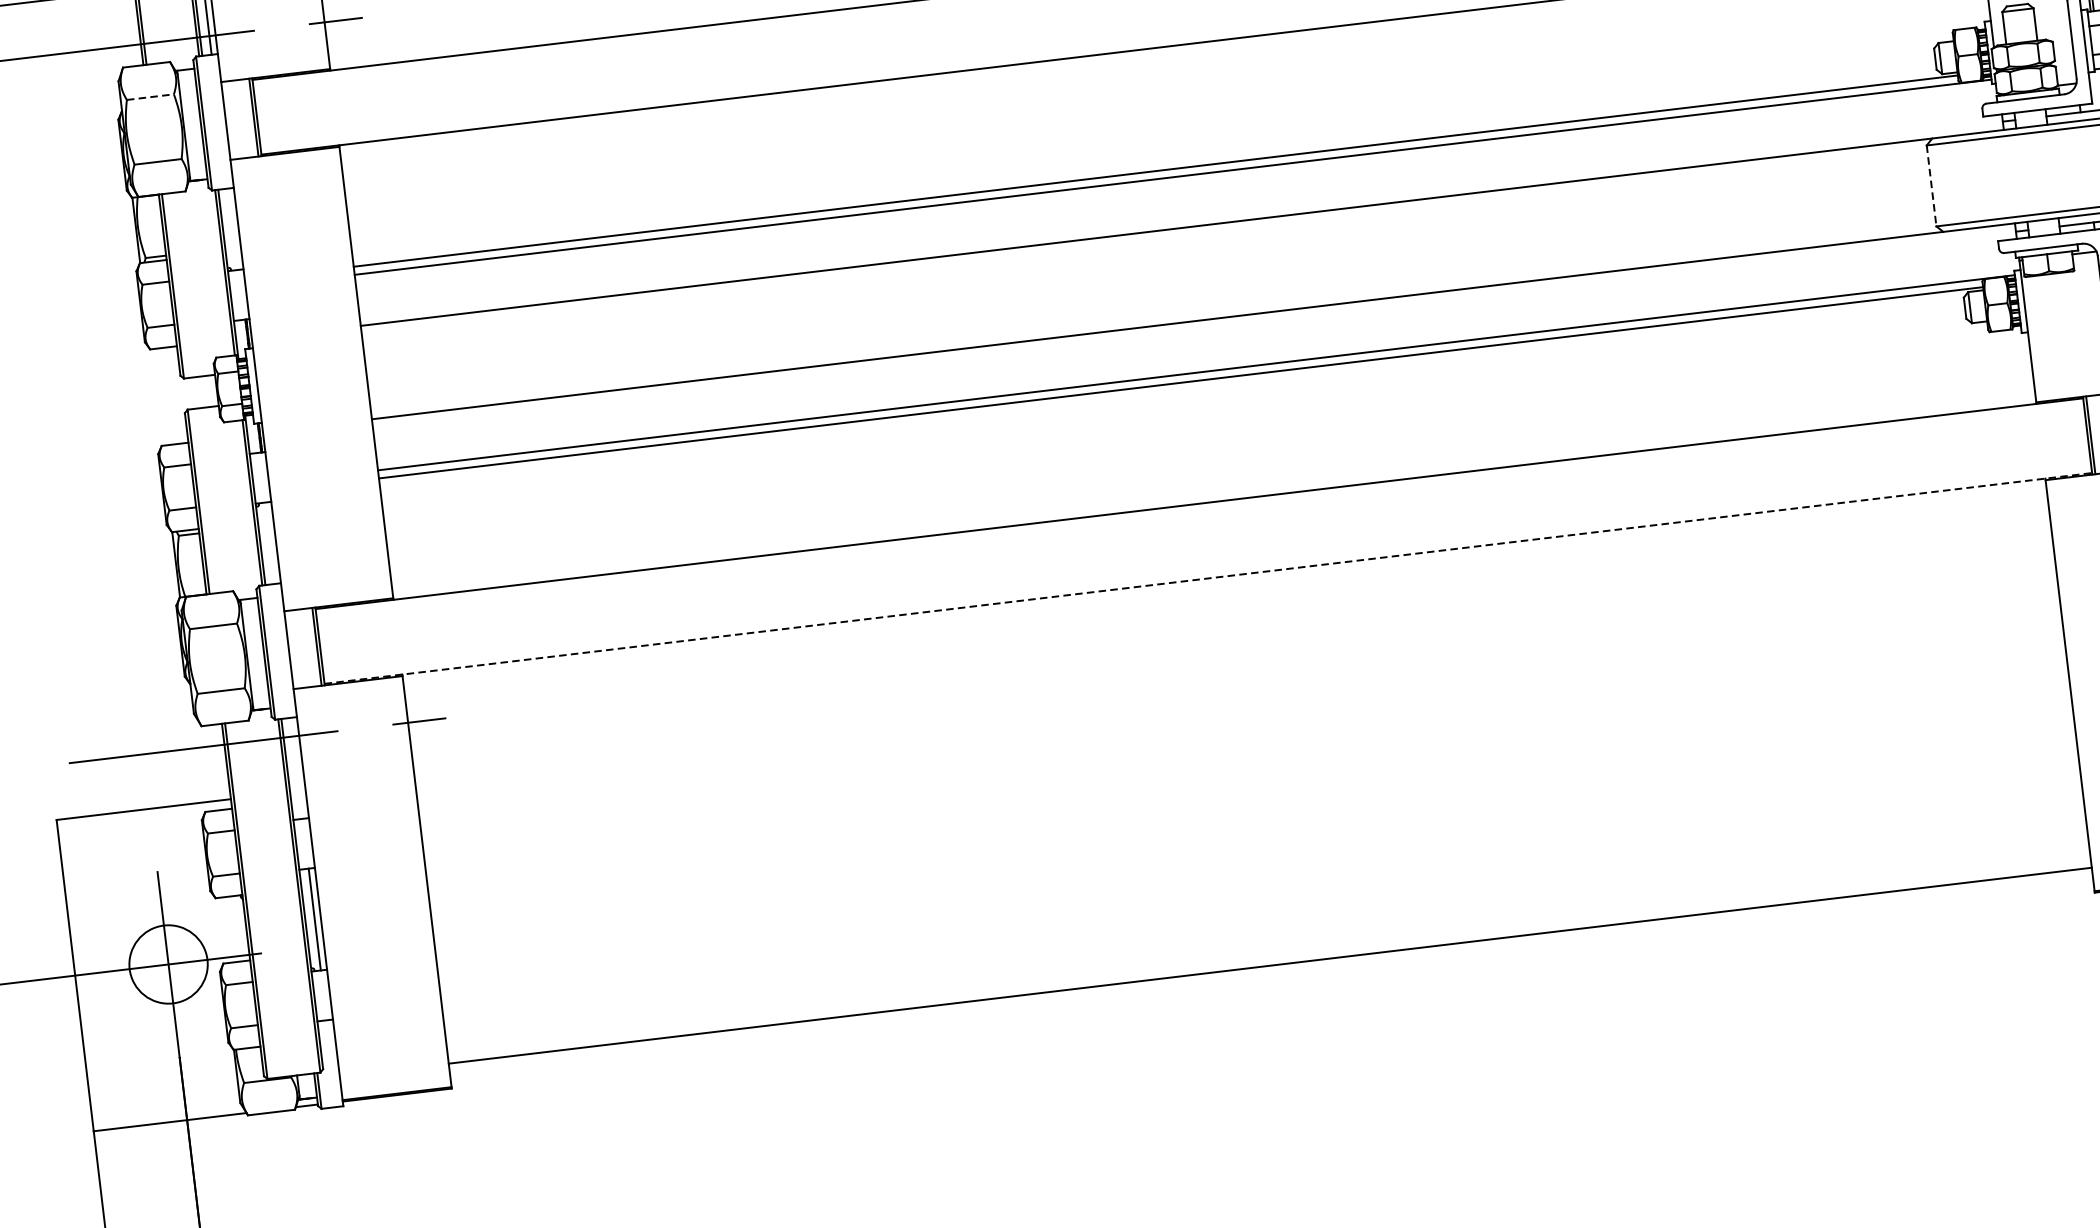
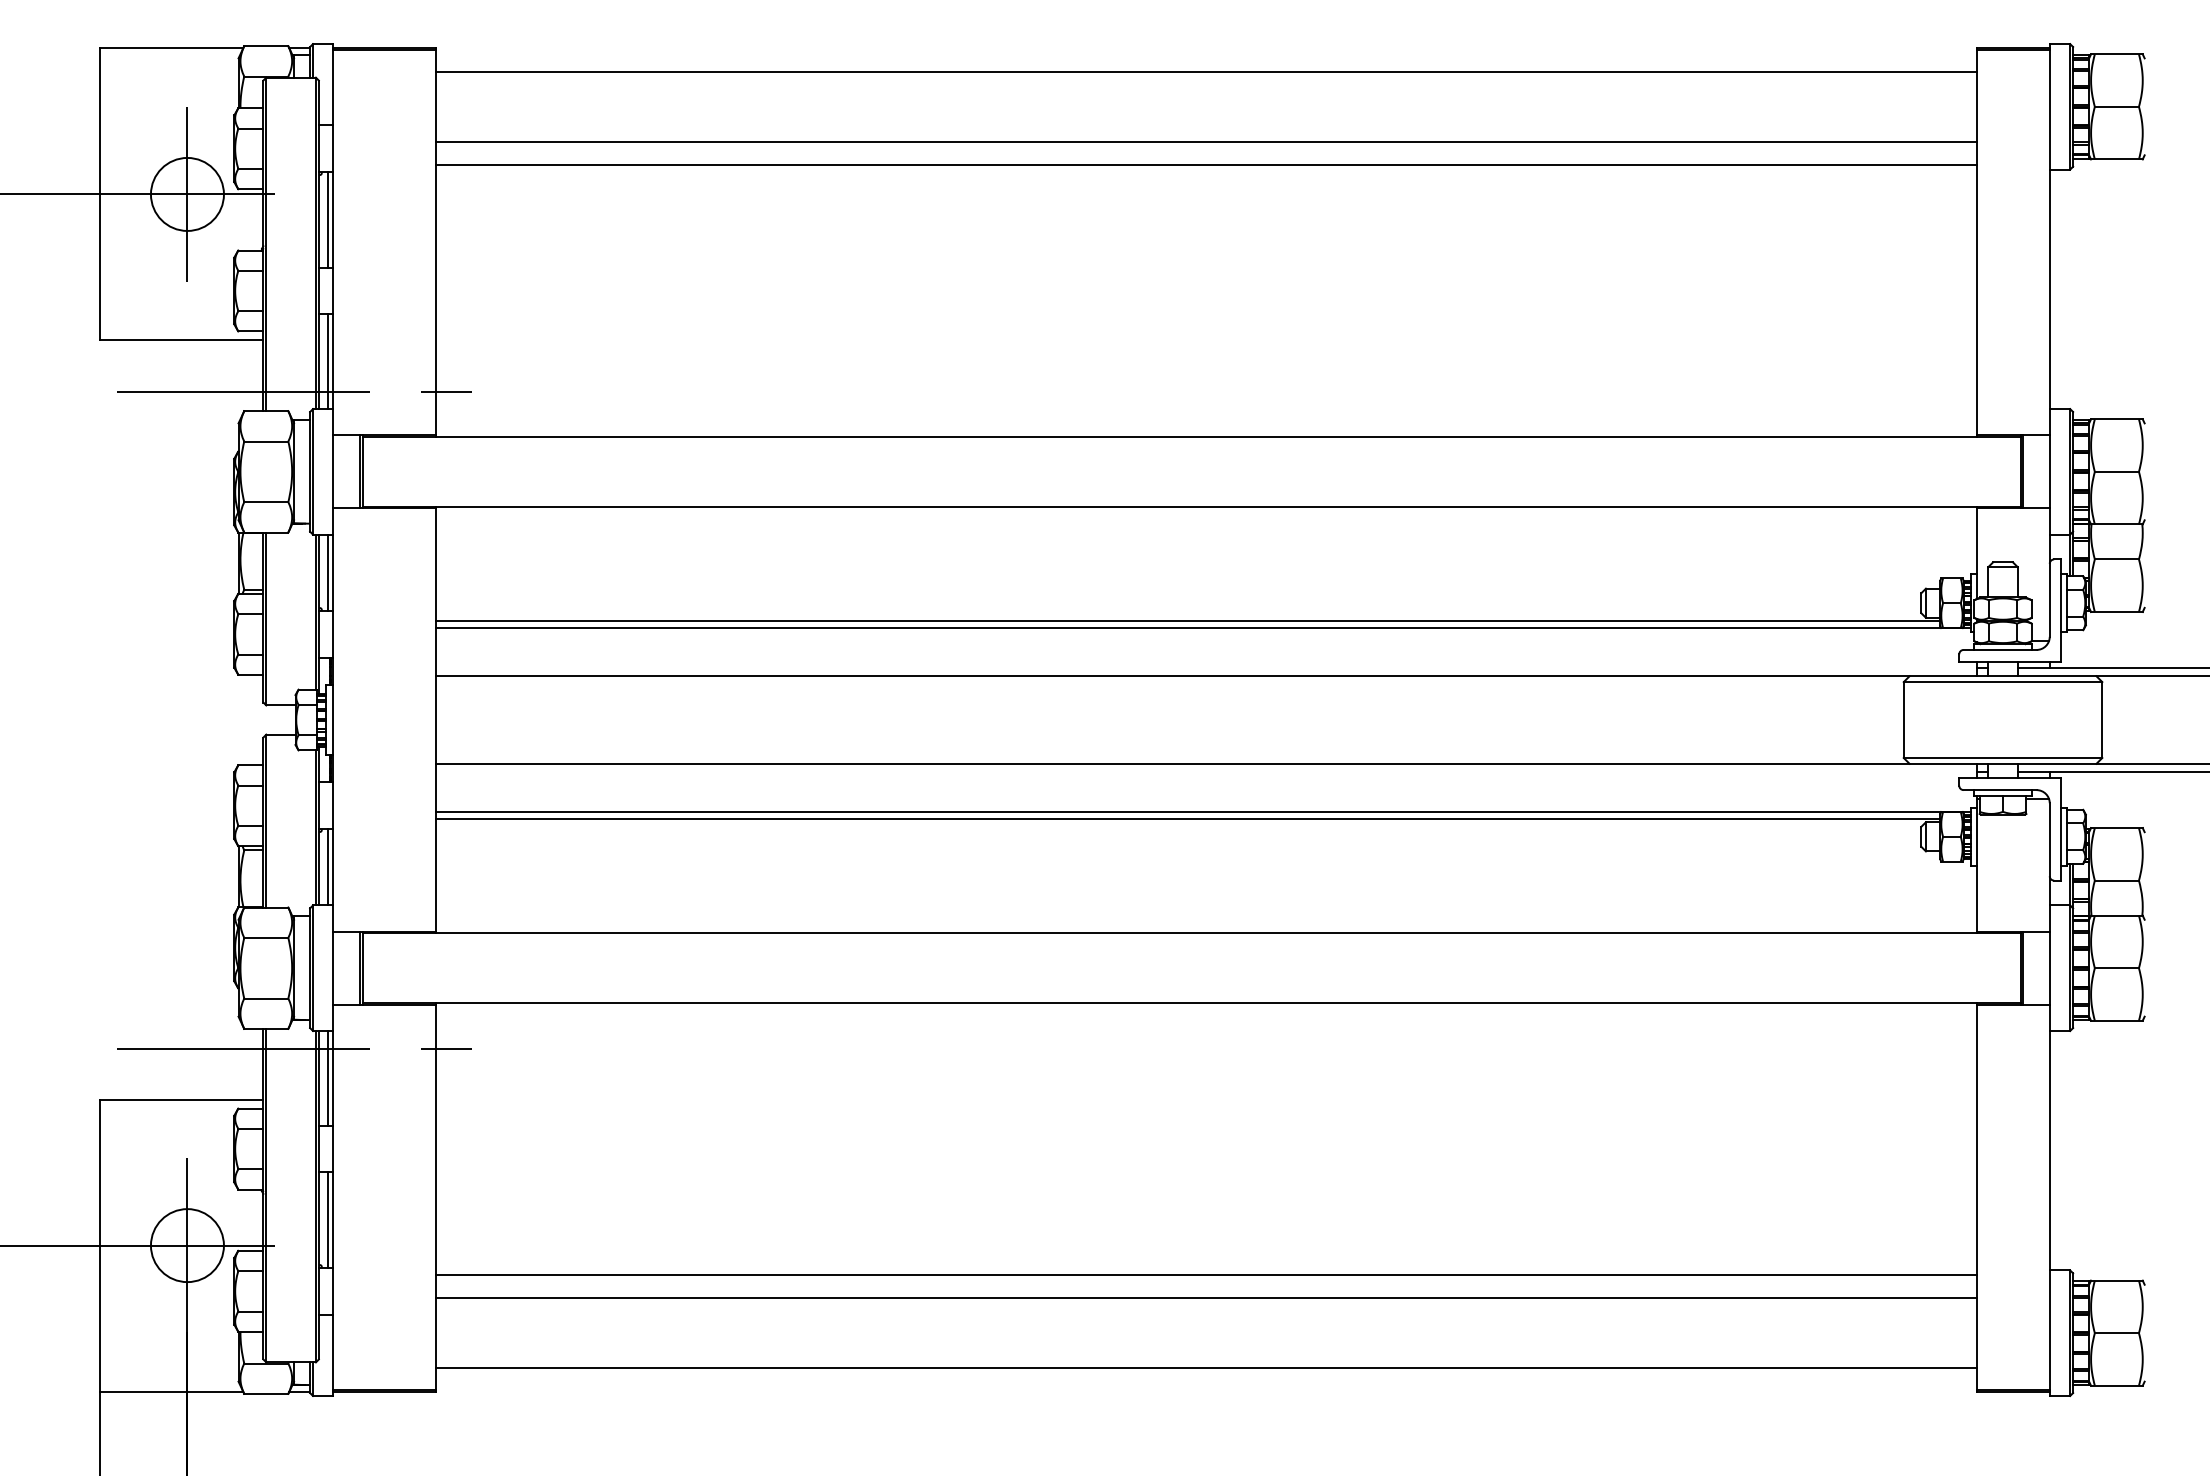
line: (150, 97) -> (266, 441), dashed -> solid
line: (1931, 186) -> (1903, 720), dashed -> solid
line: (232, 229) -> (327, 572), added
line: (269, 543) -> (327, 867), added
line: (1208, 578) -> (1191, 1003), dashed -> solid
line: (296, 768) -> (327, 1078), added
line: (1257, 865) -> (1205, 1274), added
line: (1260, 891) -> (1205, 1298), added

